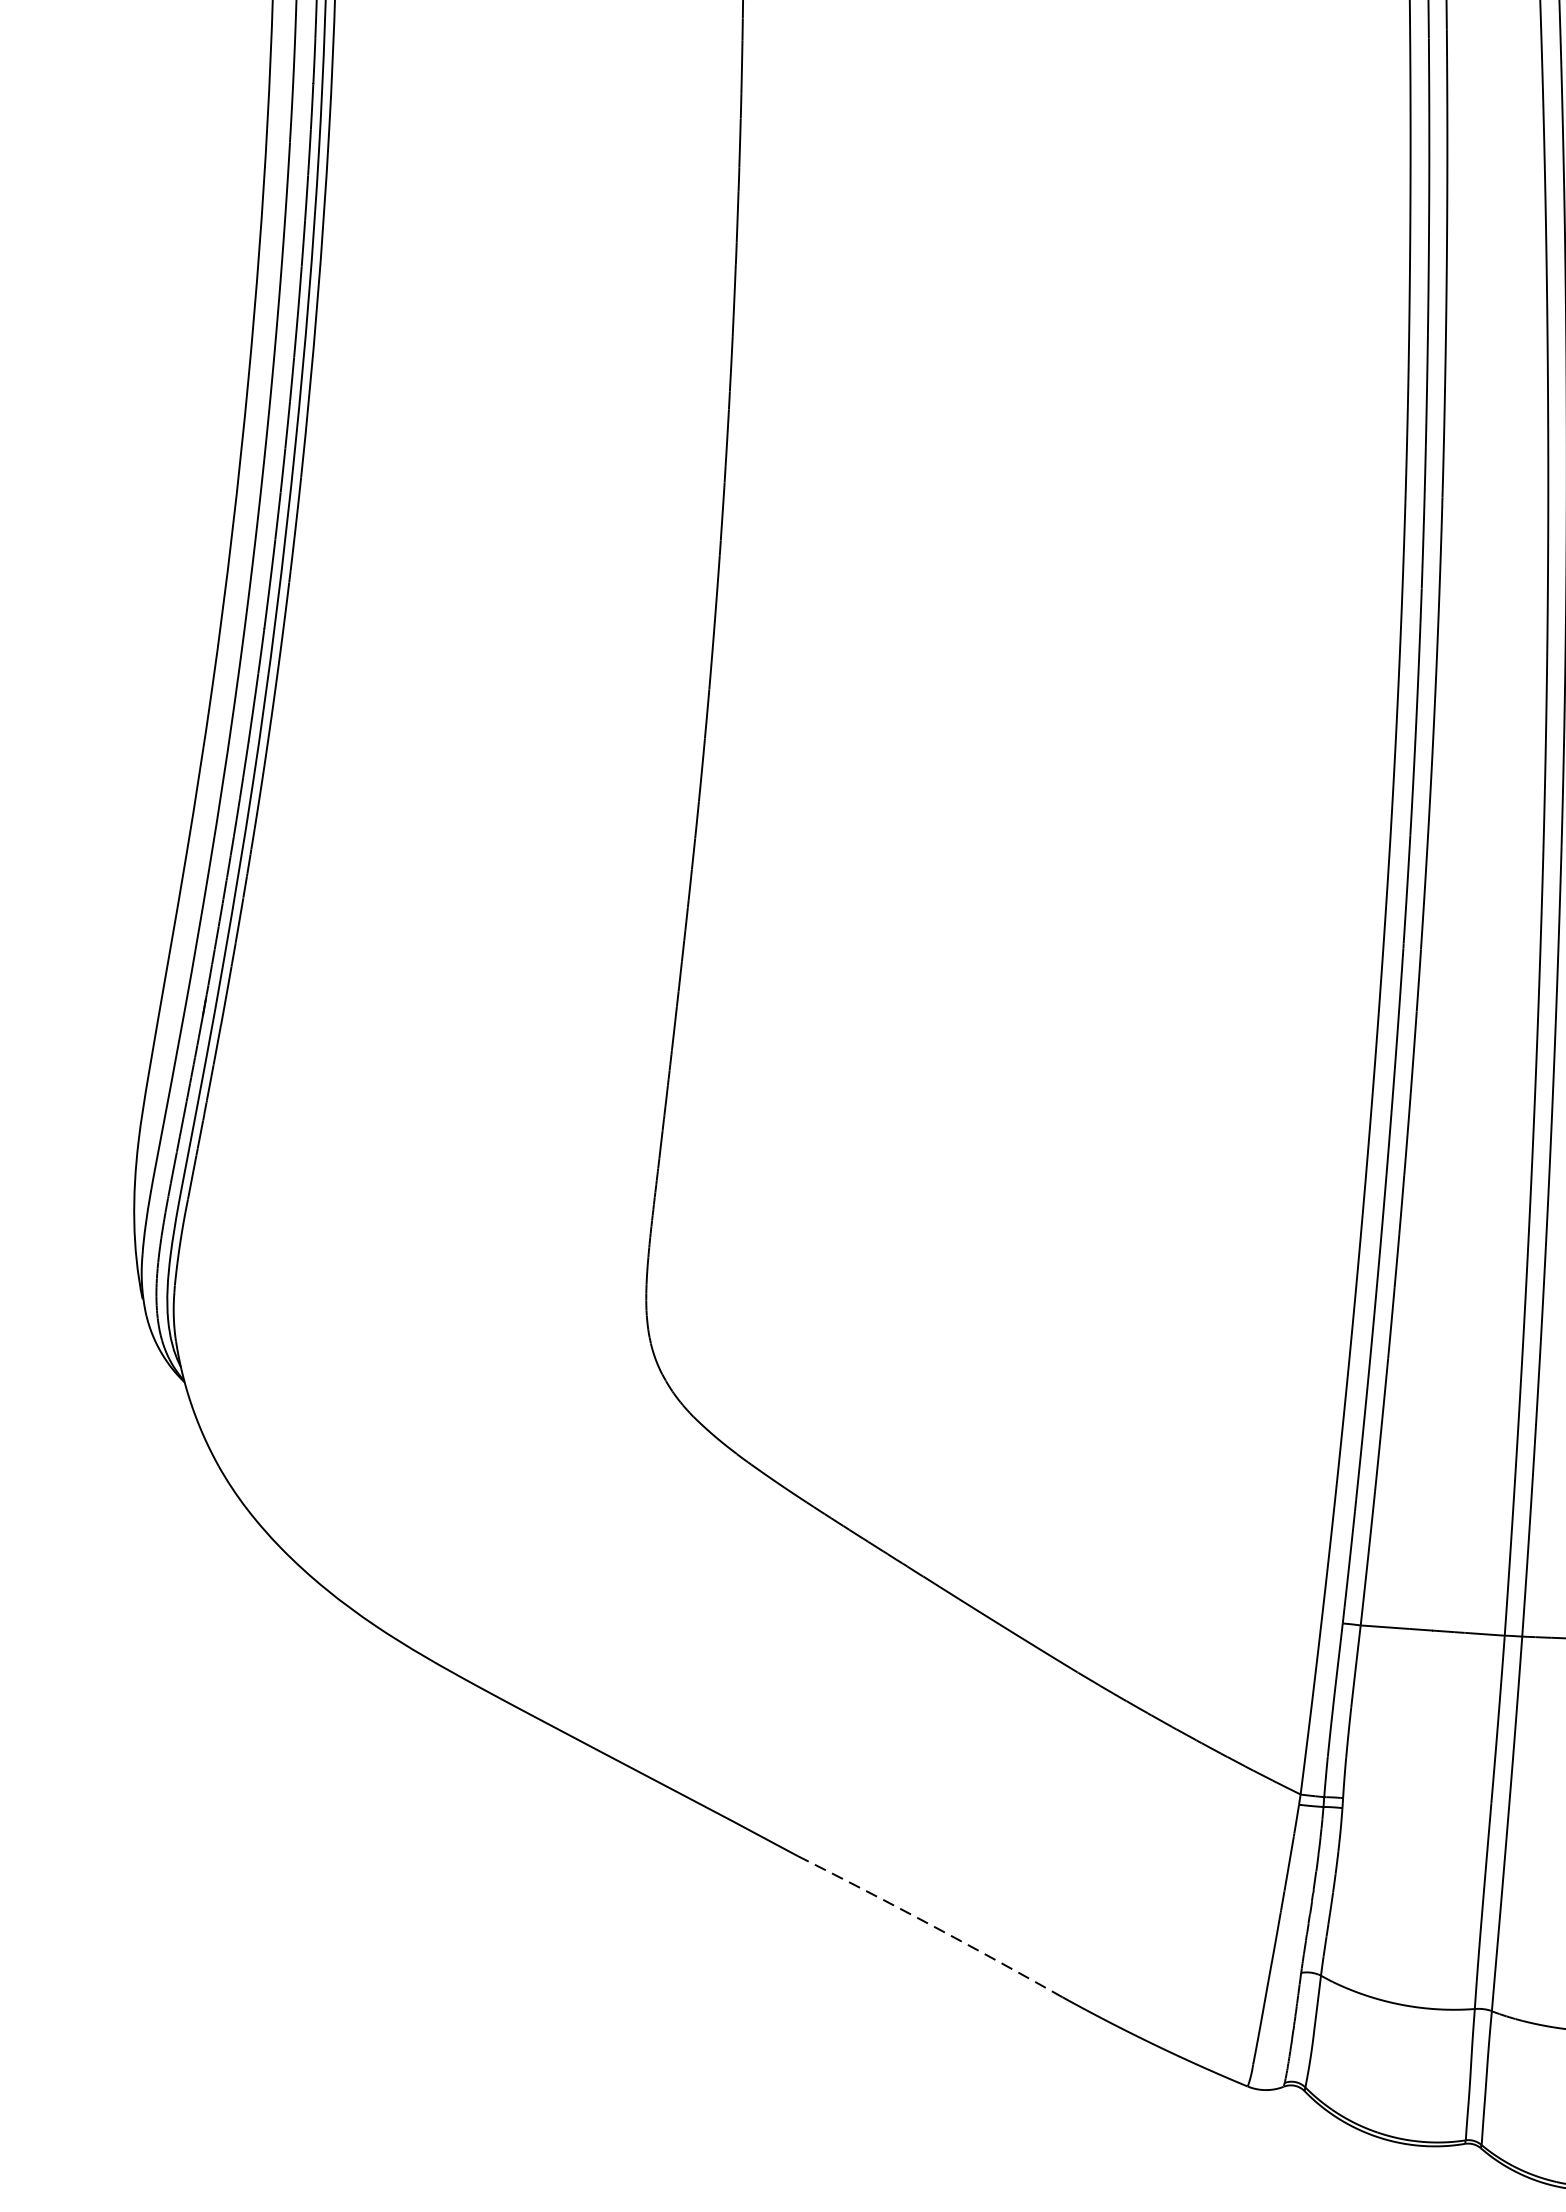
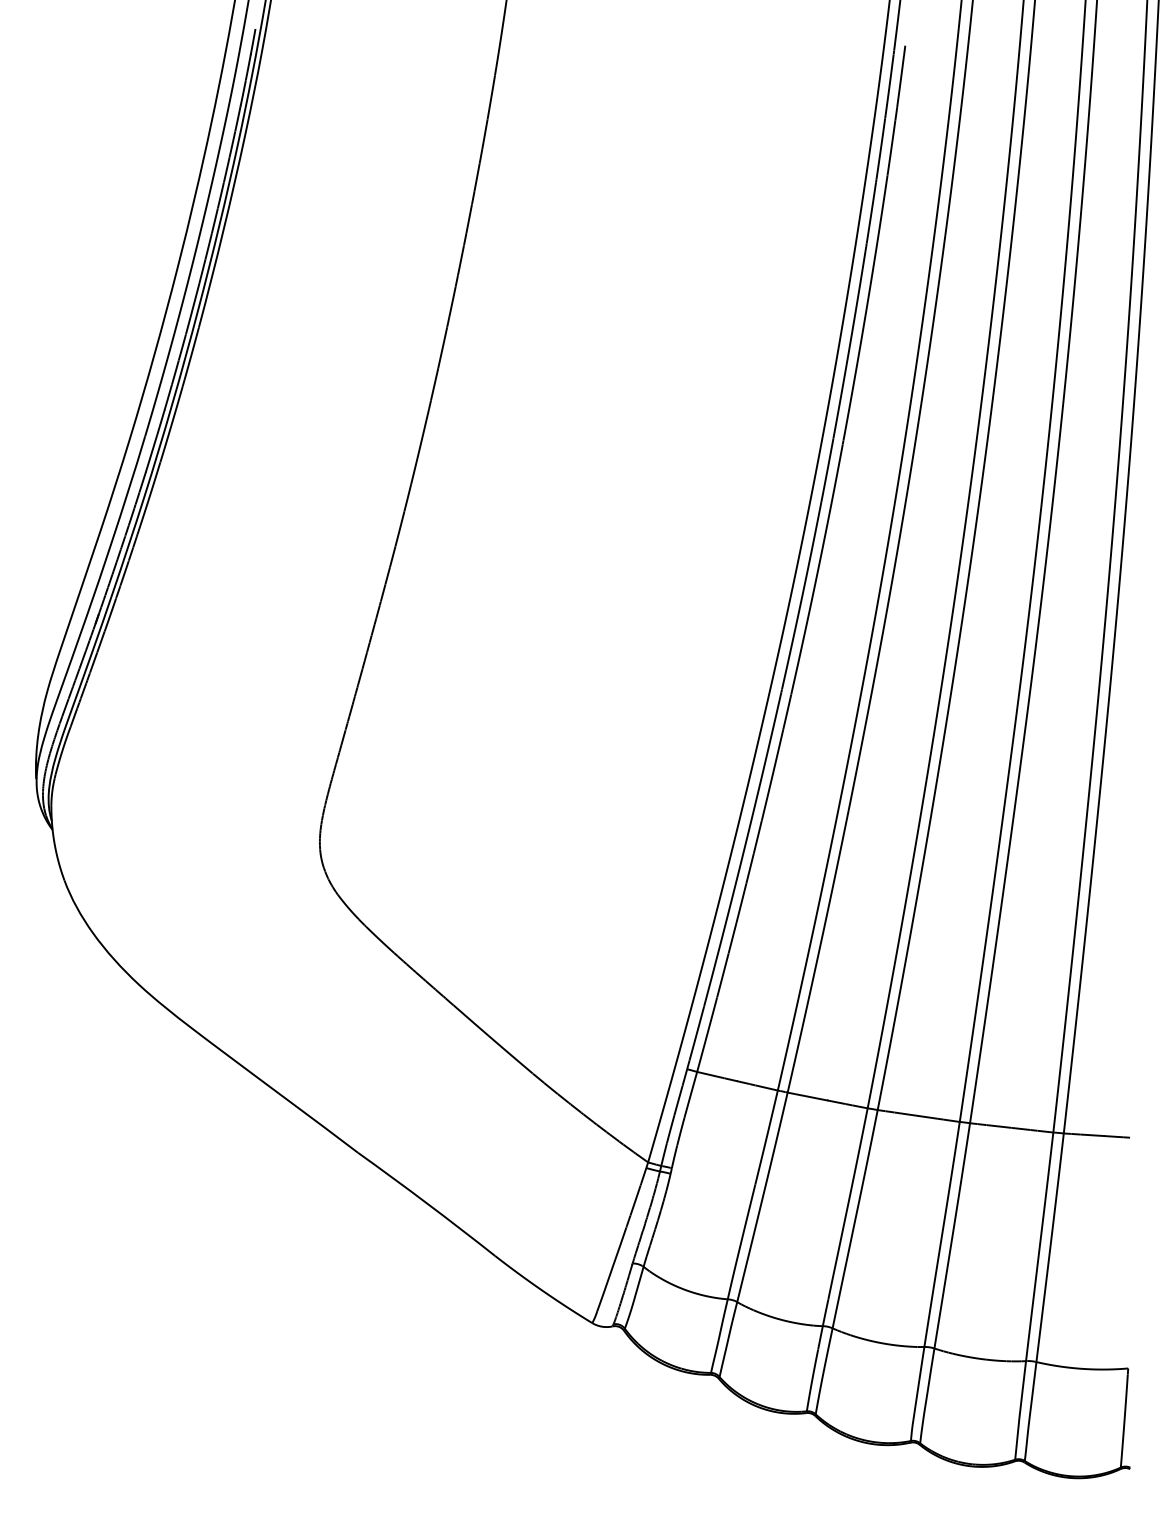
arc: (931, 1924) -> (427, 1203), dashed -> solid

